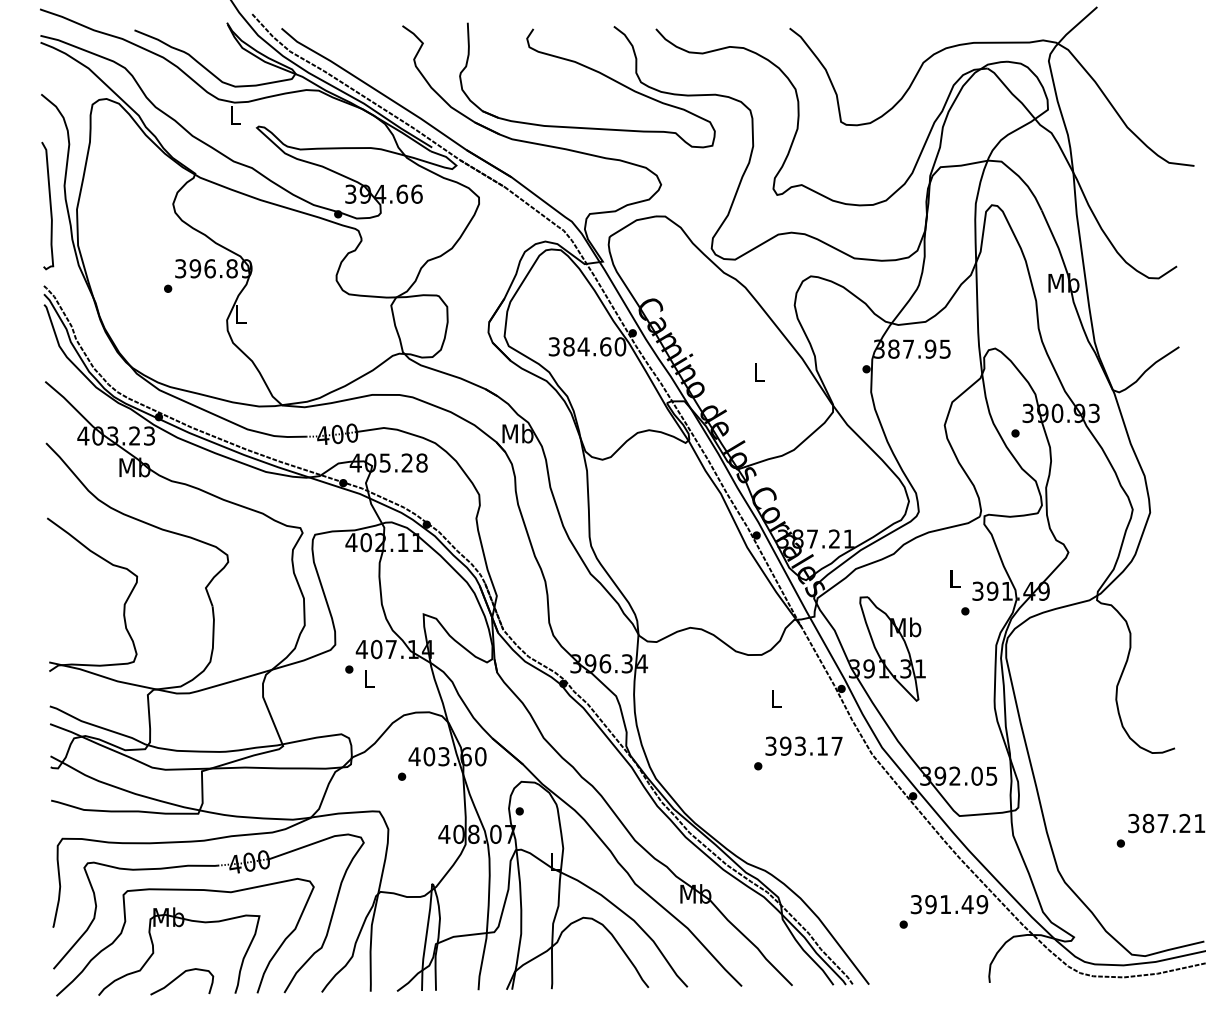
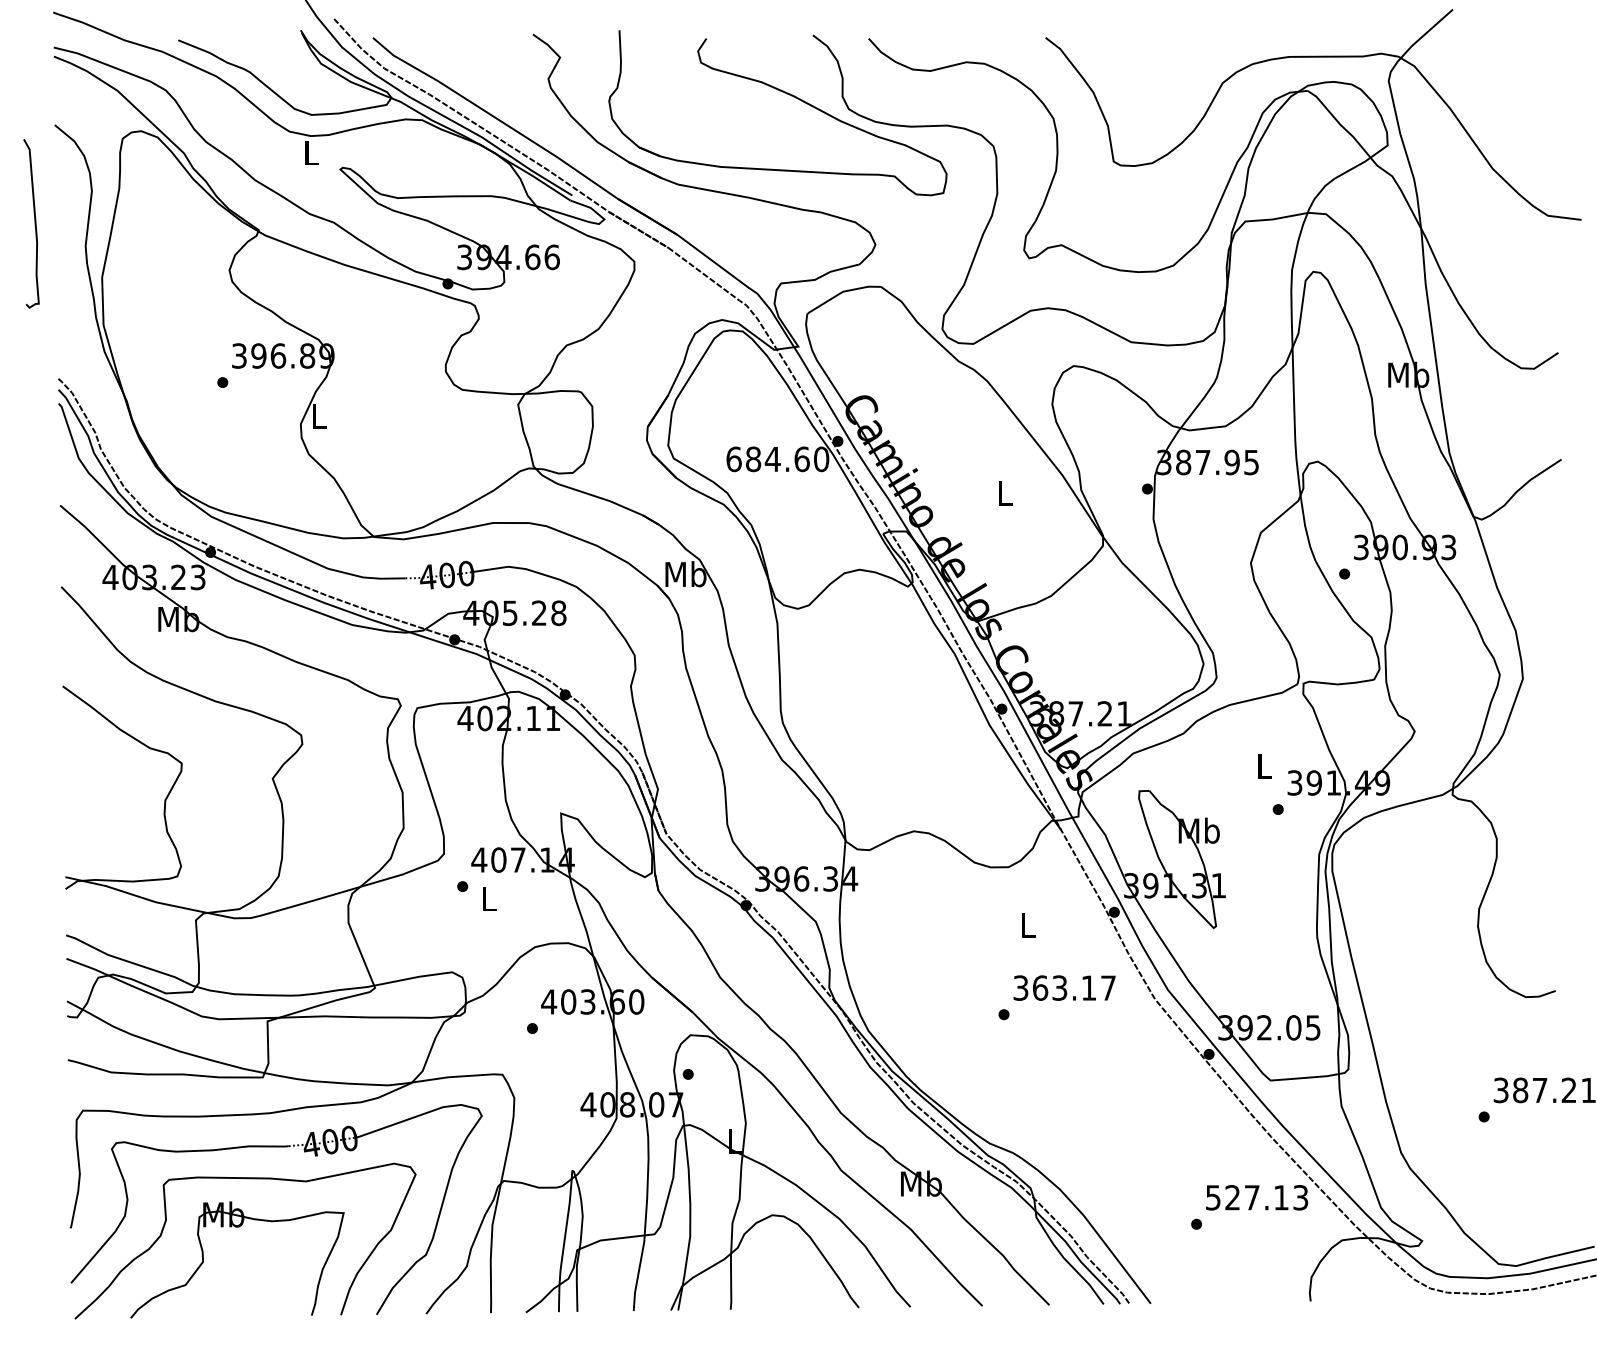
curve: (49, 205) -> (33, 223), moved
text: (554, 346) -> (734, 458), 384.60 -> 684.60
text: (785, 745) -> (1040, 987), 393.17 -> 363.17
text: (949, 904) -> (1257, 1197), 391.49 -> 527.13
curve: (179, 977) -> (237, 1294), removed

